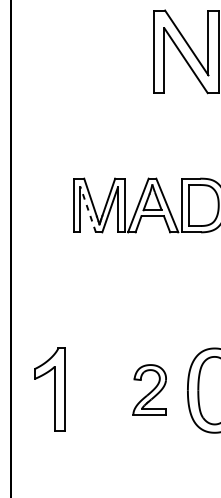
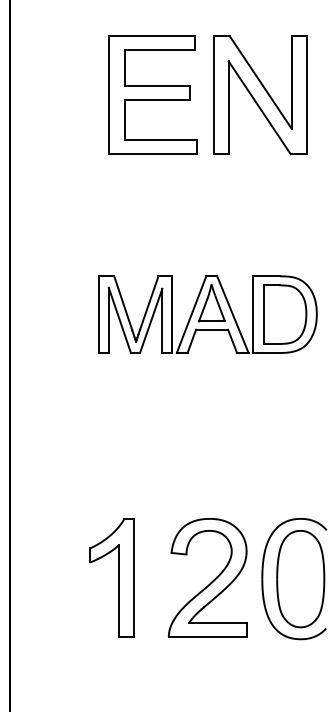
part: (111, 51) -> (152, 94), added
line: (87, 208) -> (119, 319), dashed -> solid
part: (54, 389) -> (118, 577), moved
part: (149, 389) -> (207, 577), size x1.67

